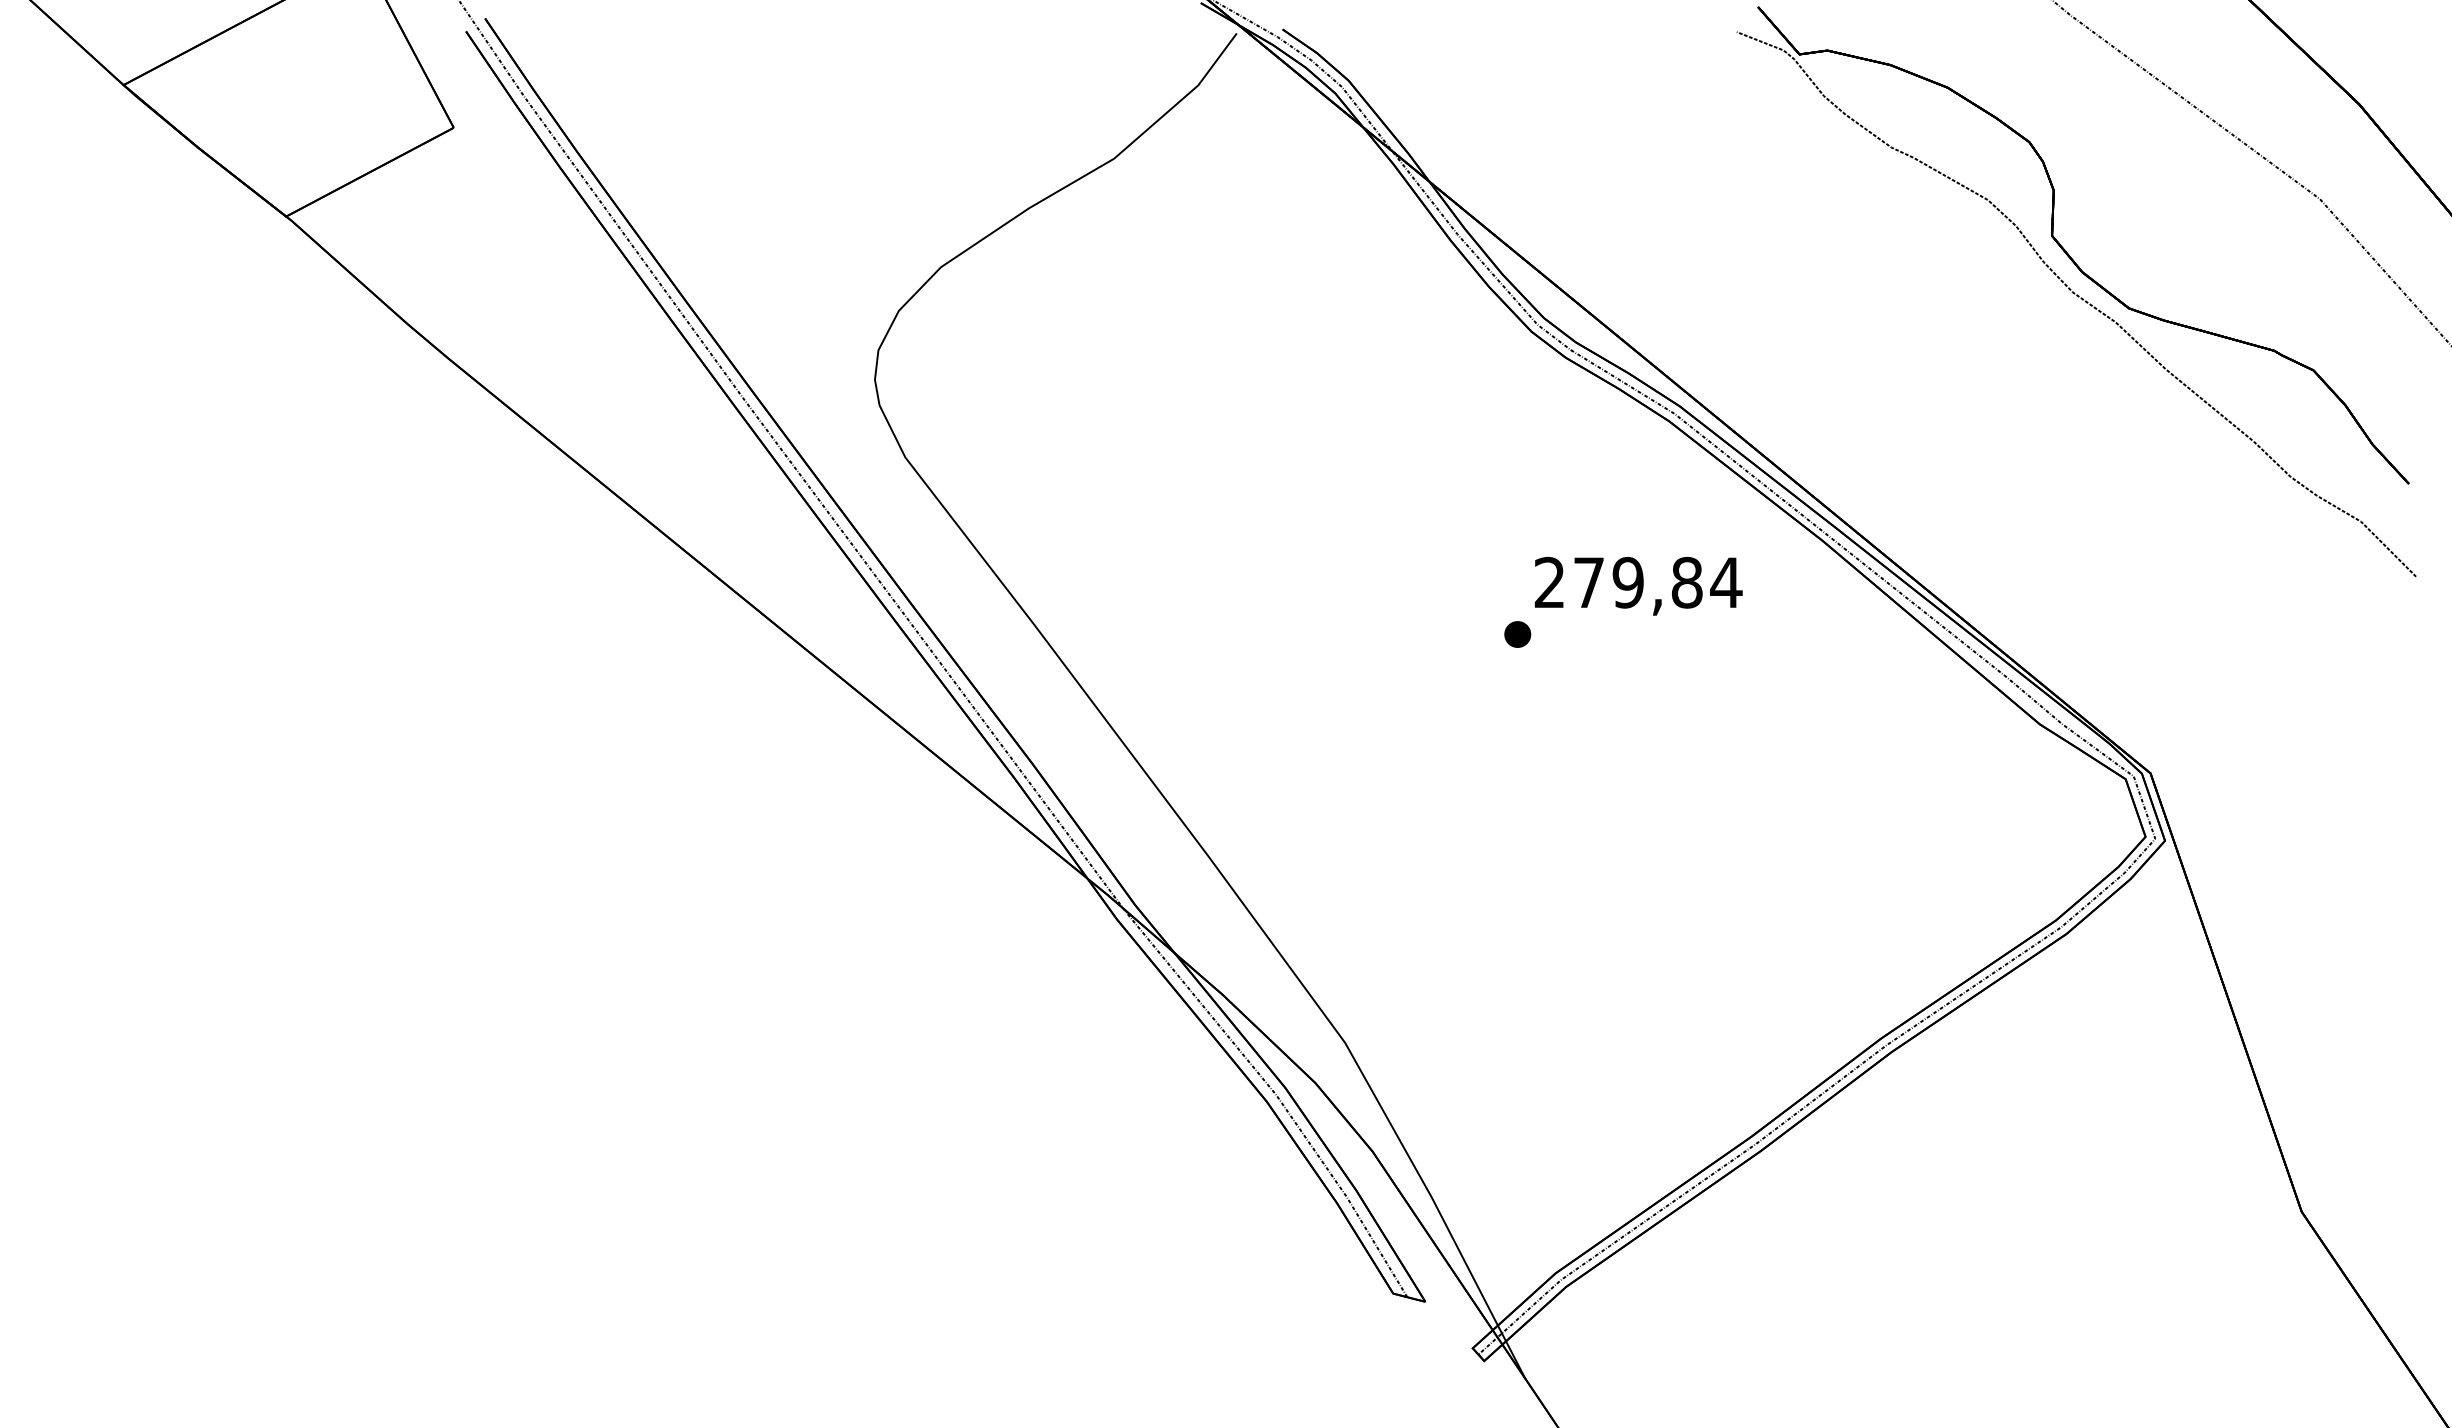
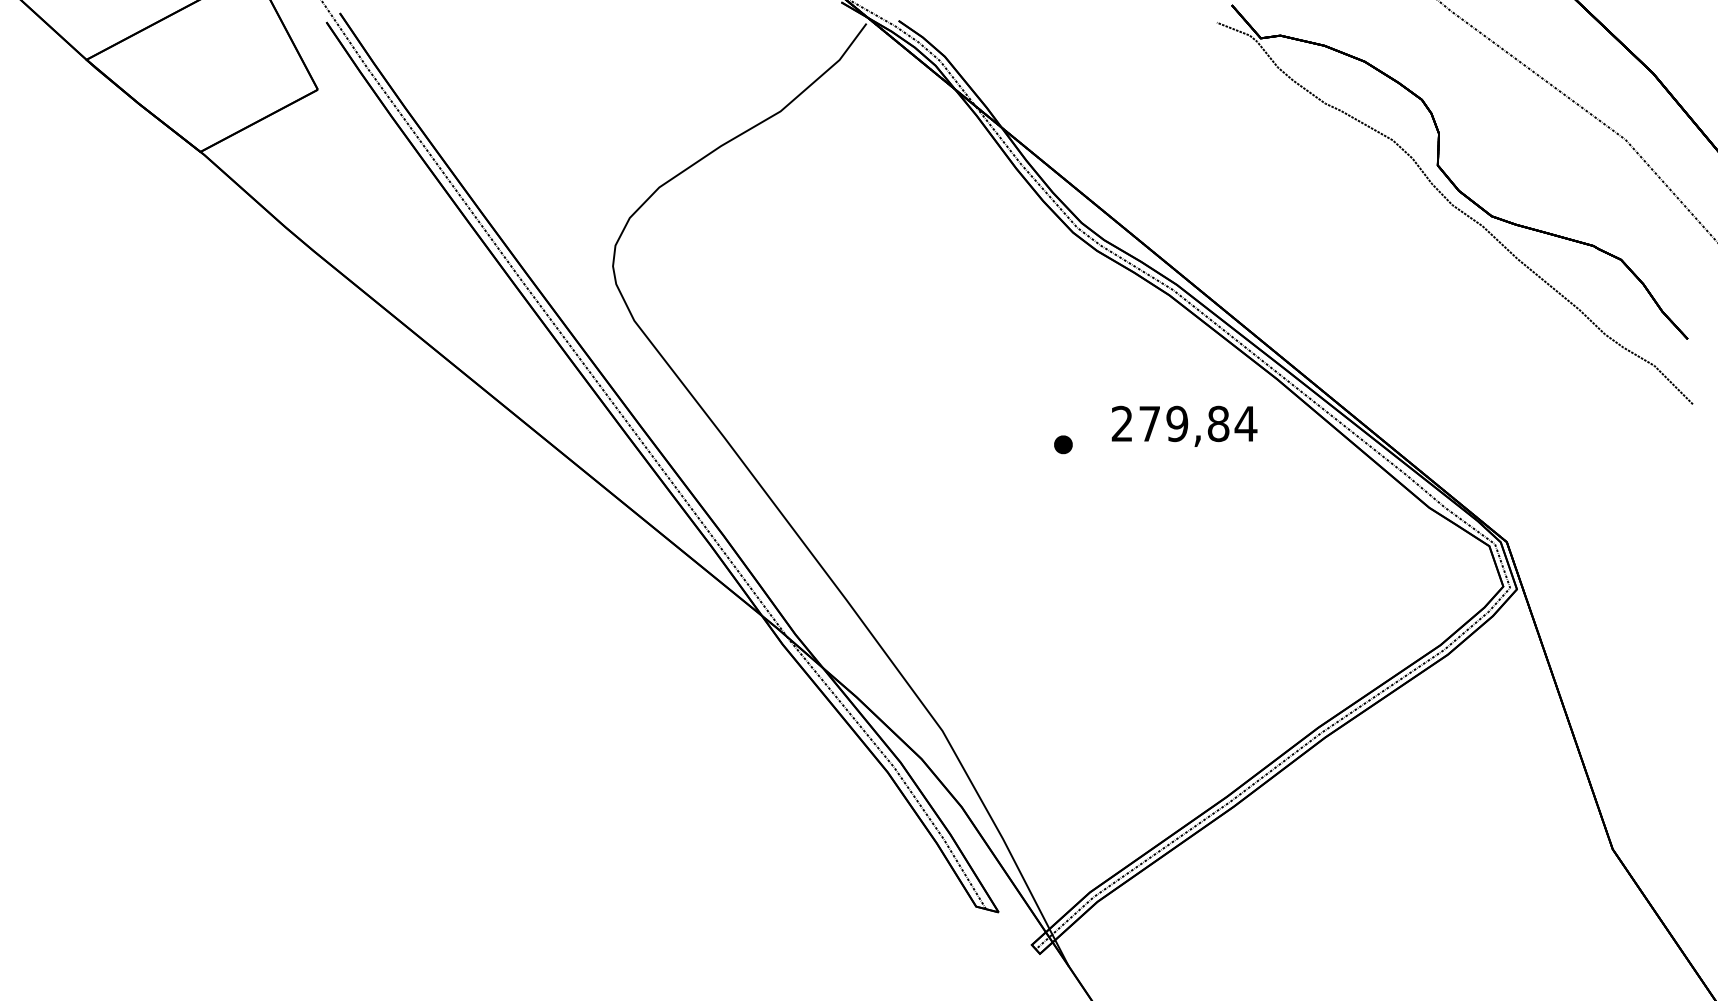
text: (1638, 585) -> (1184, 425), moved

